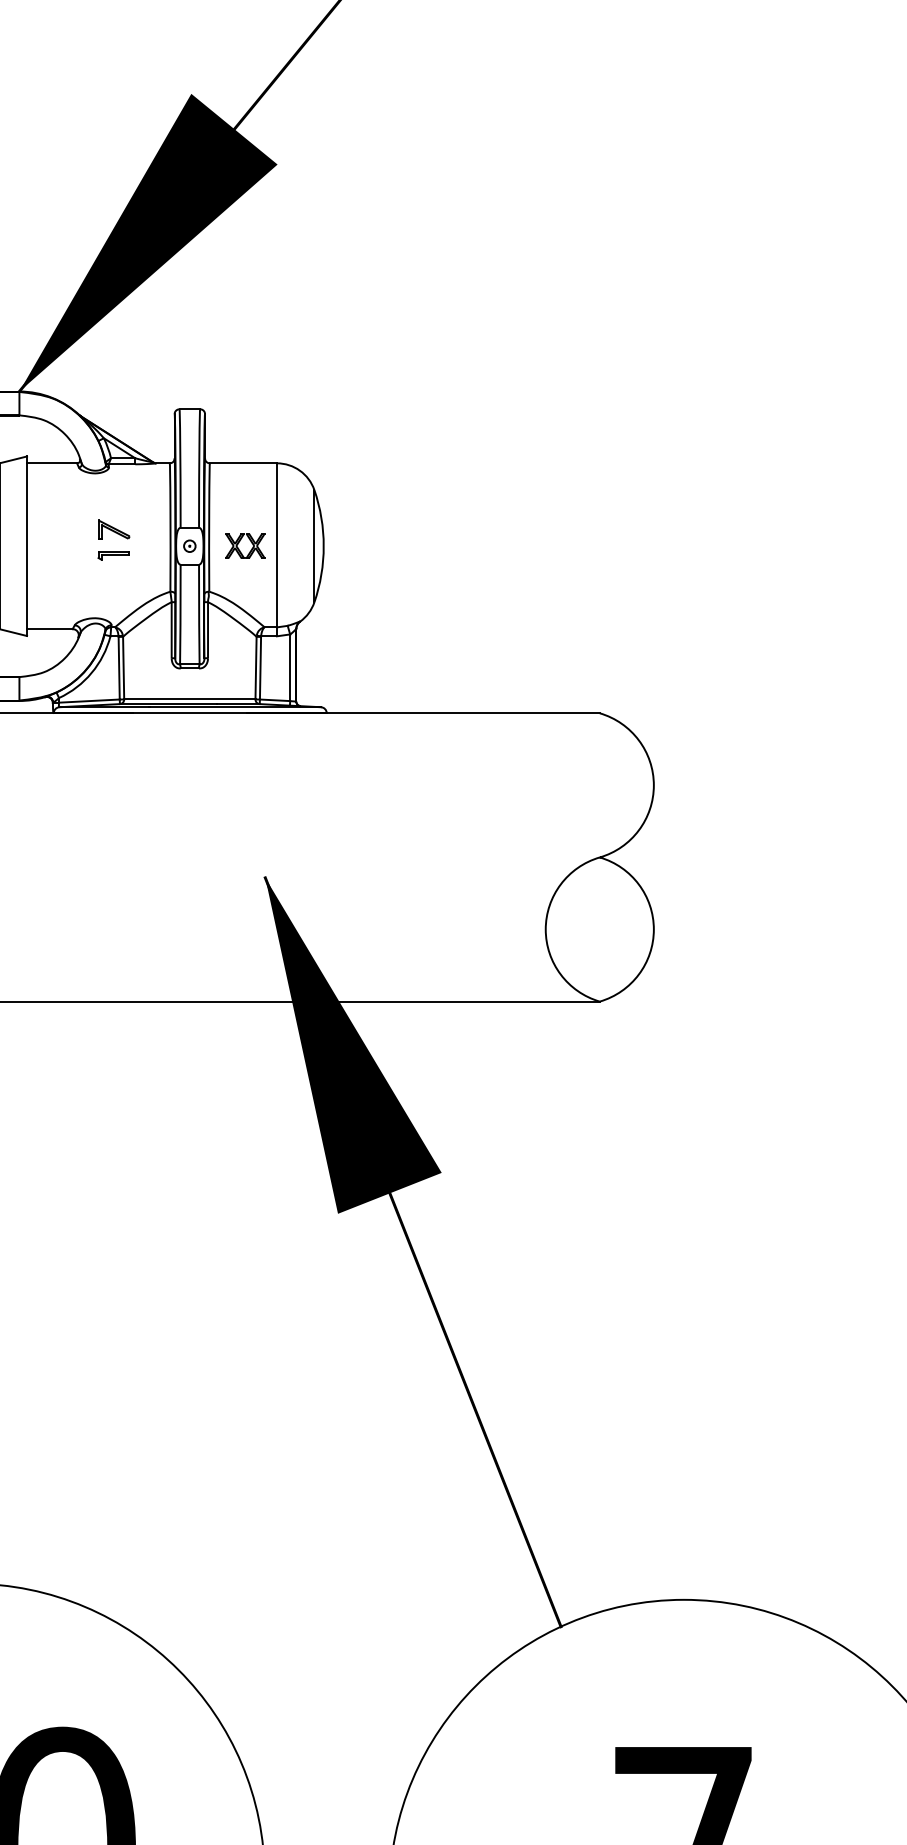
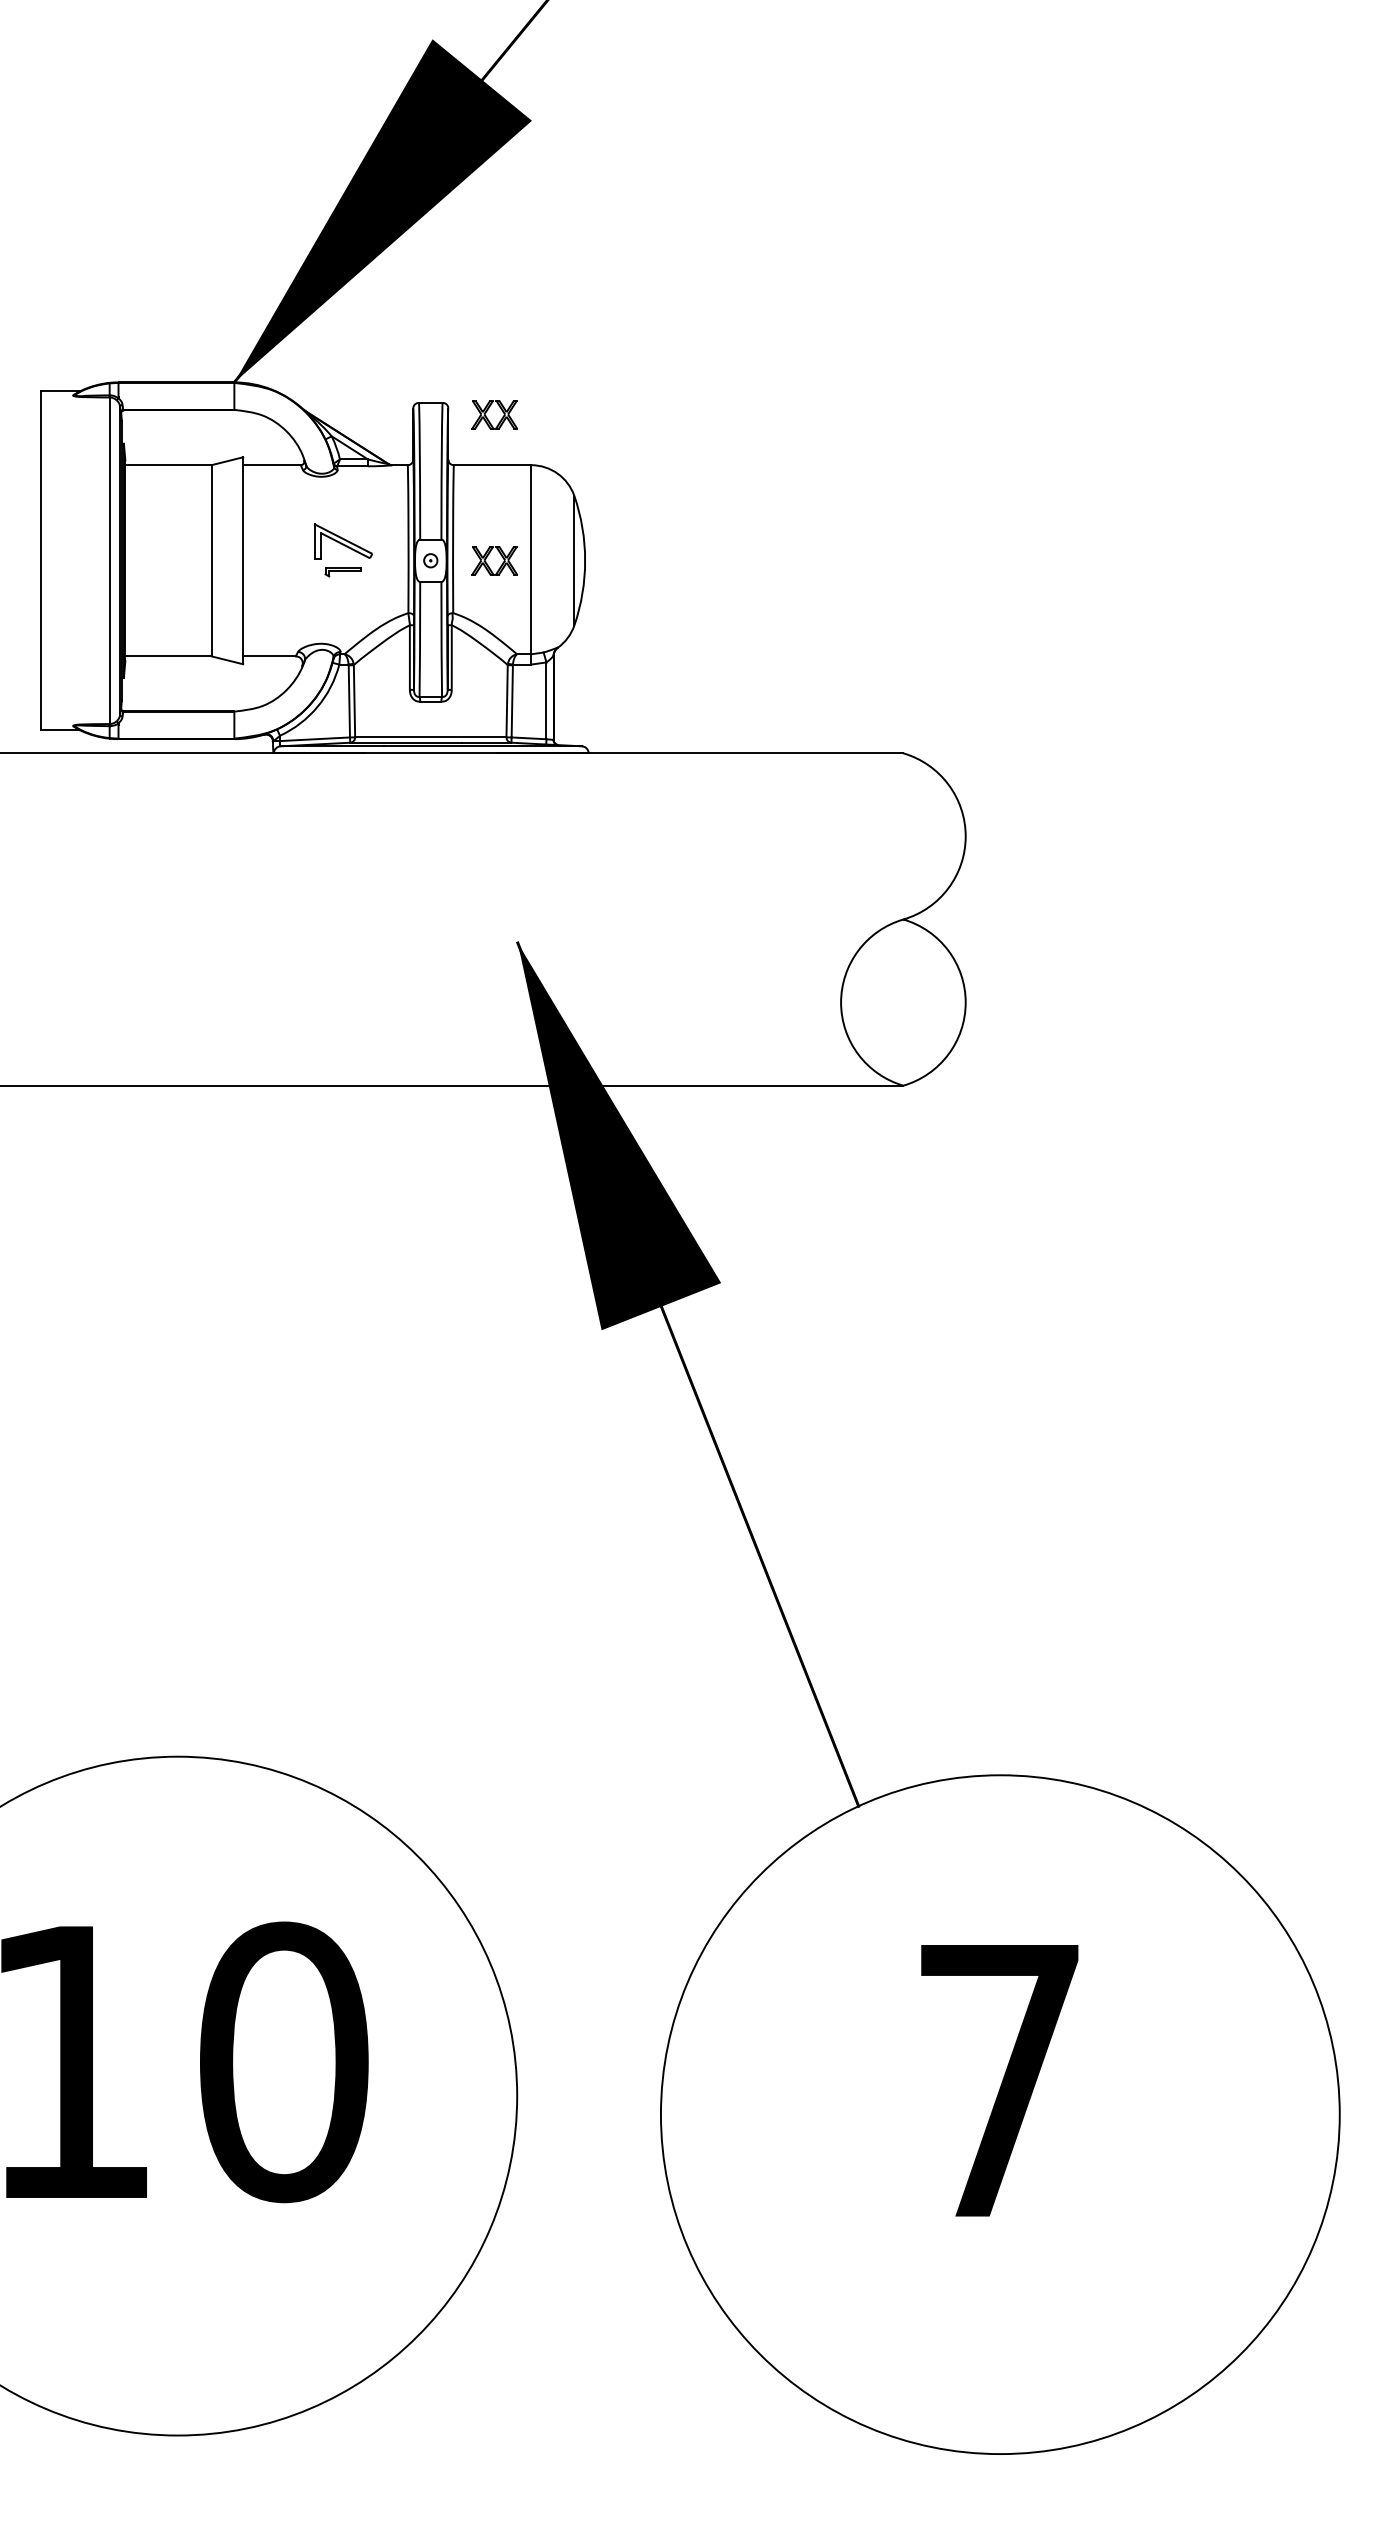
part: (239, 422) -> (488, 418), added
part: (114, 529) -> (343, 541), size x1.6

